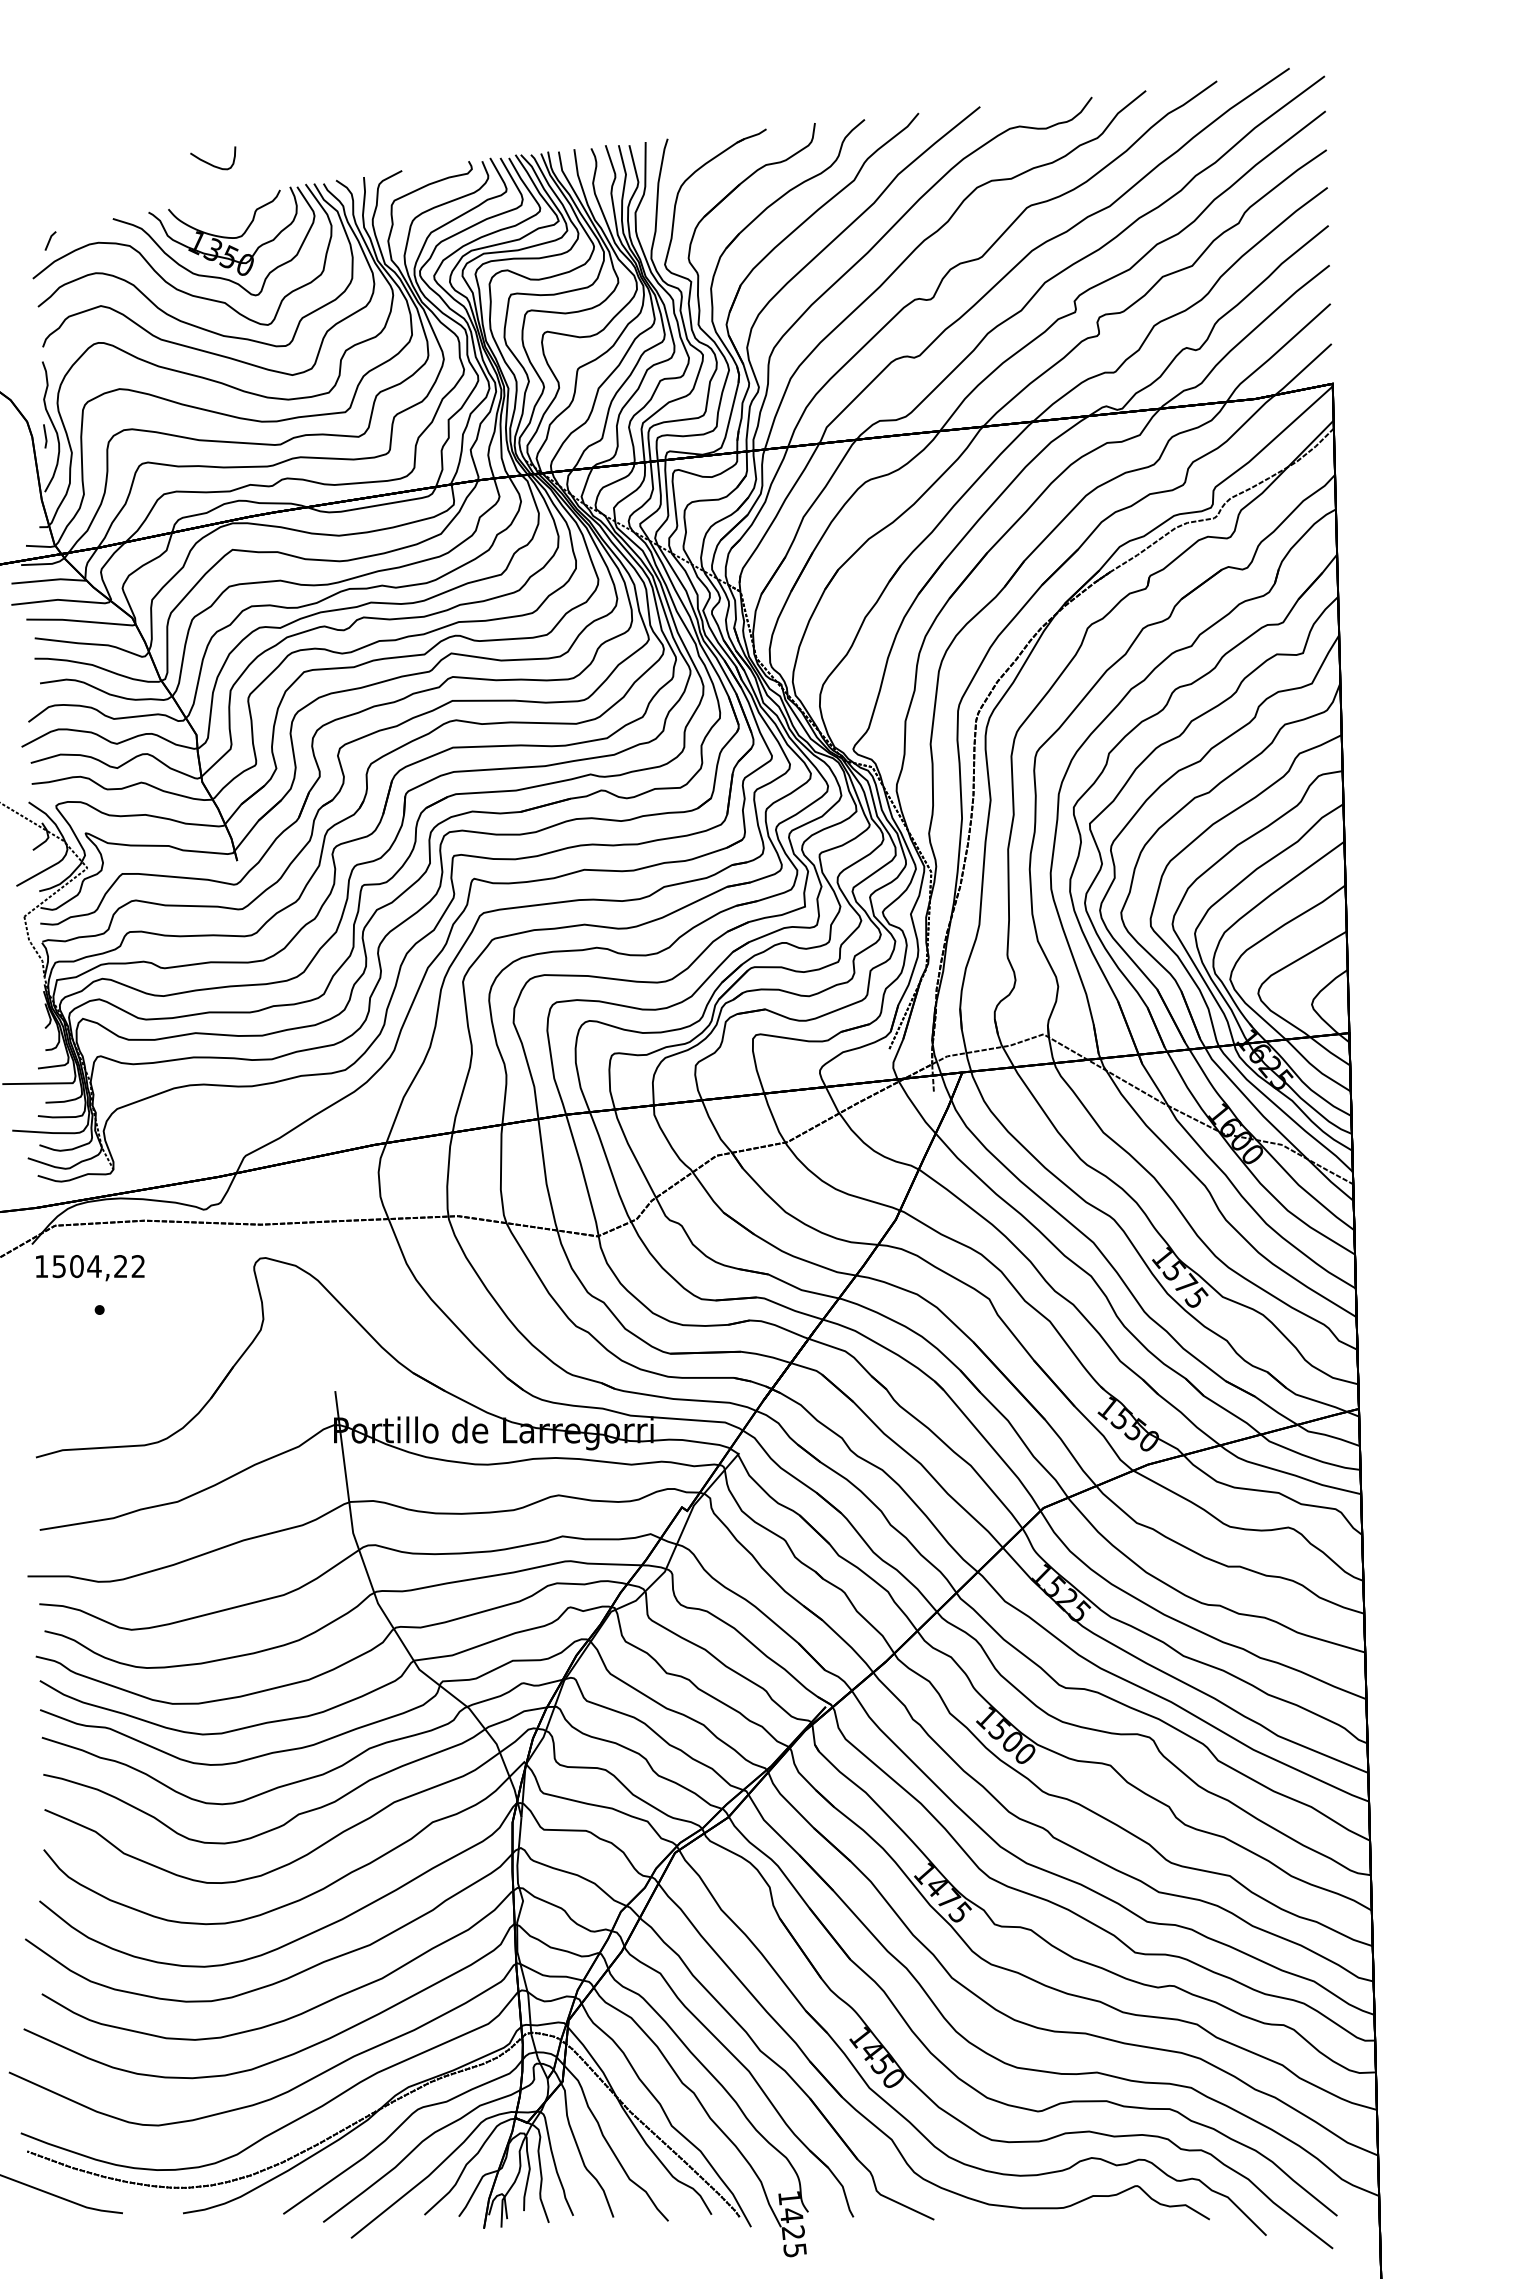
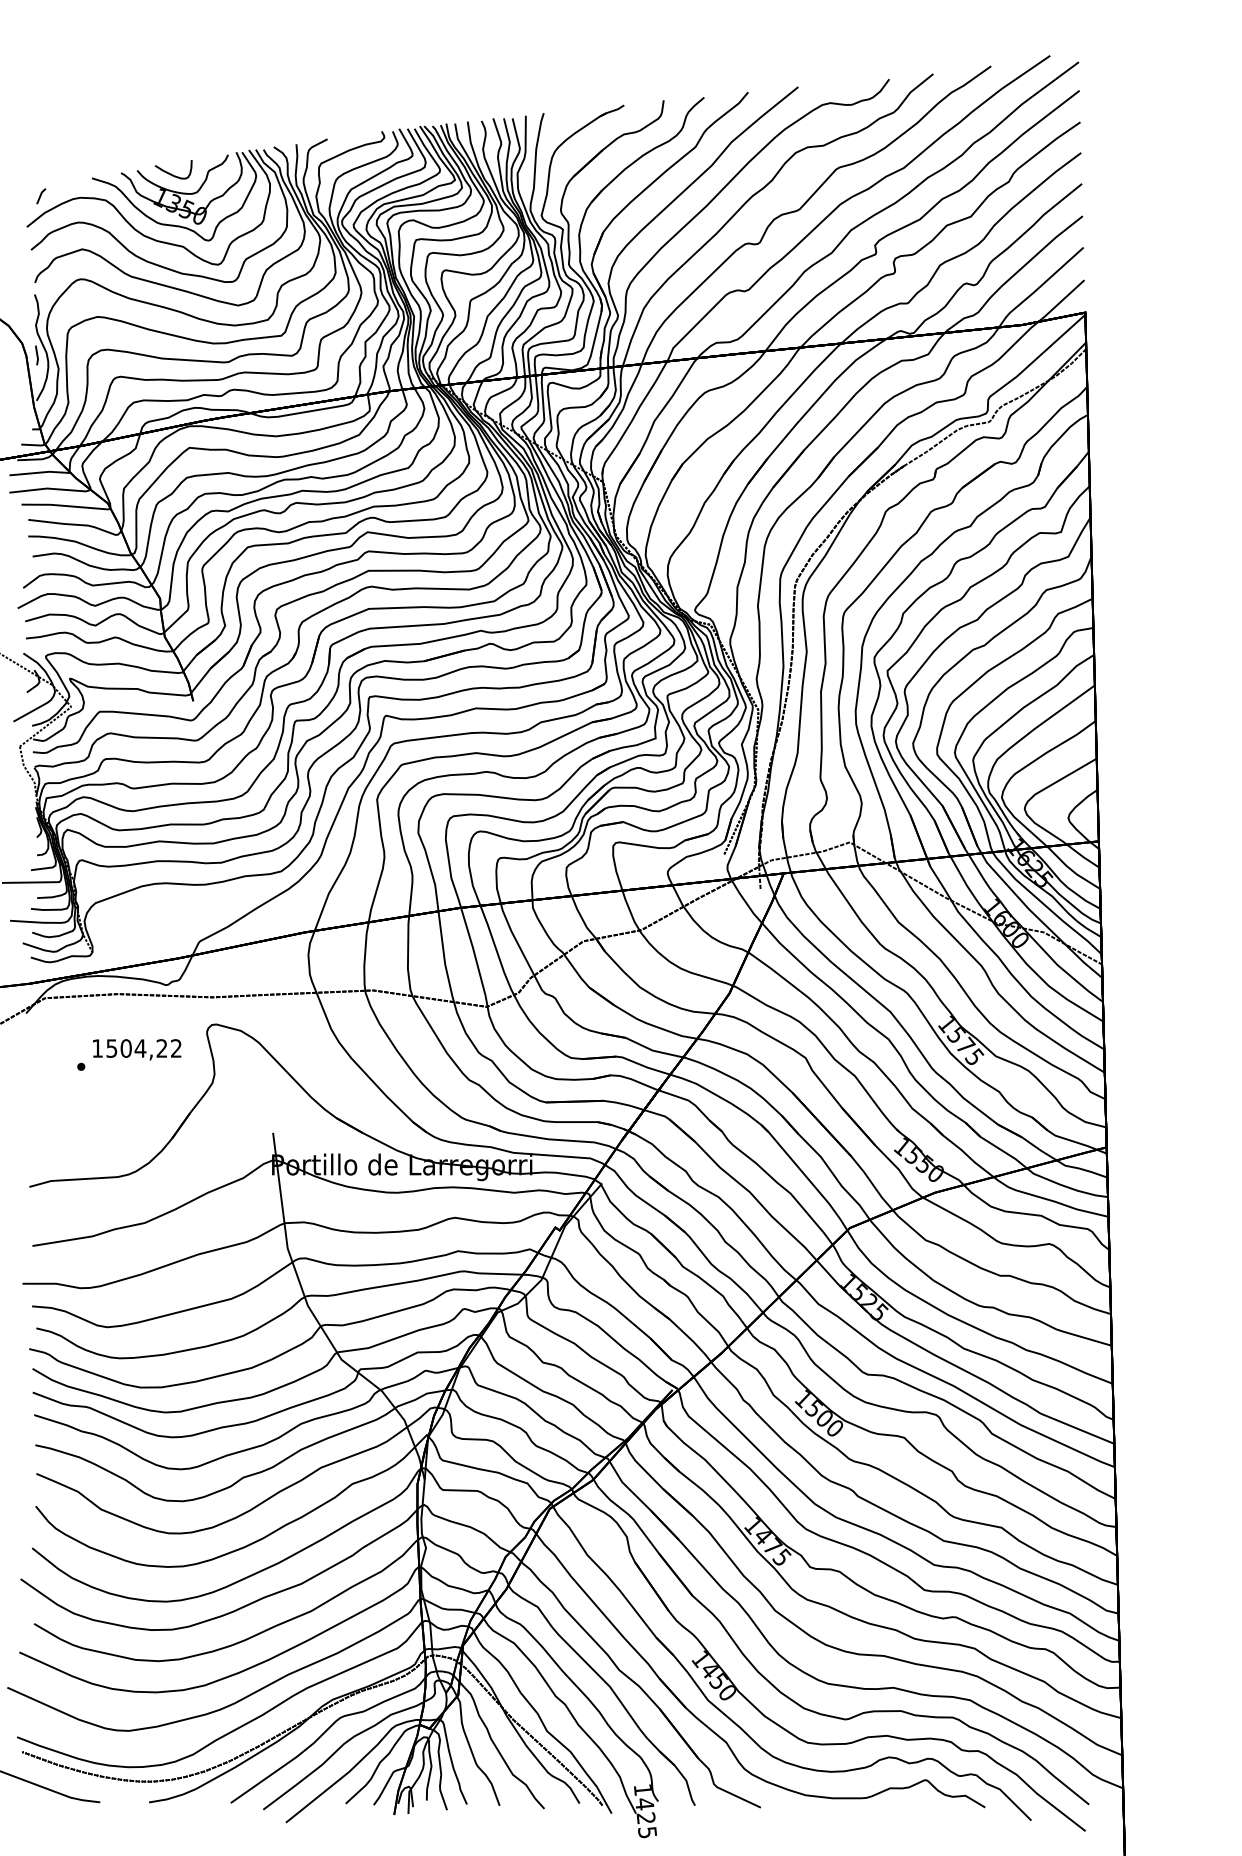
curve: (210, 163) -> (171, 173), moved
text: (90, 1268) -> (137, 1050), moved

